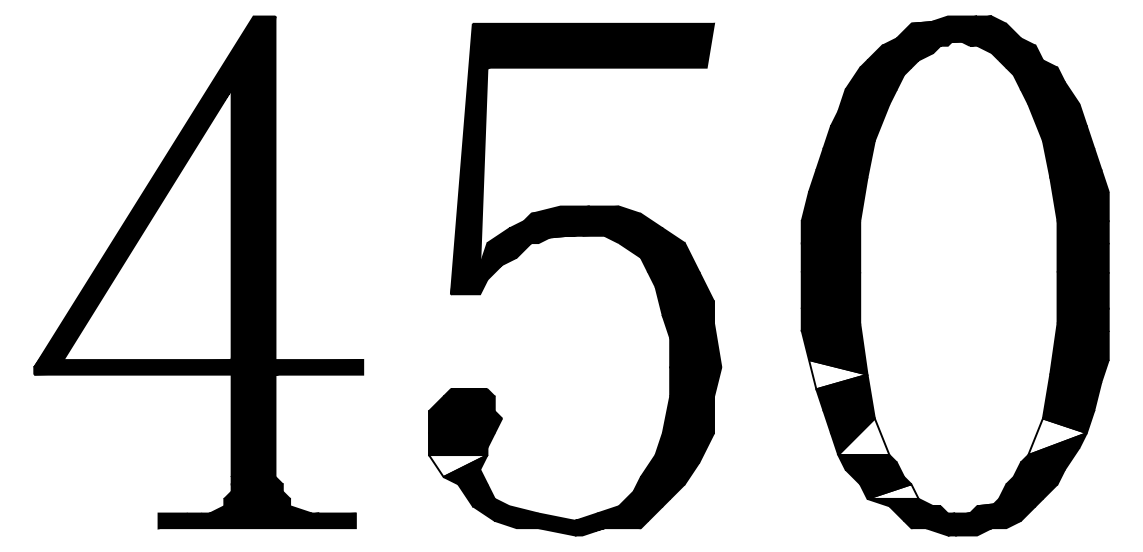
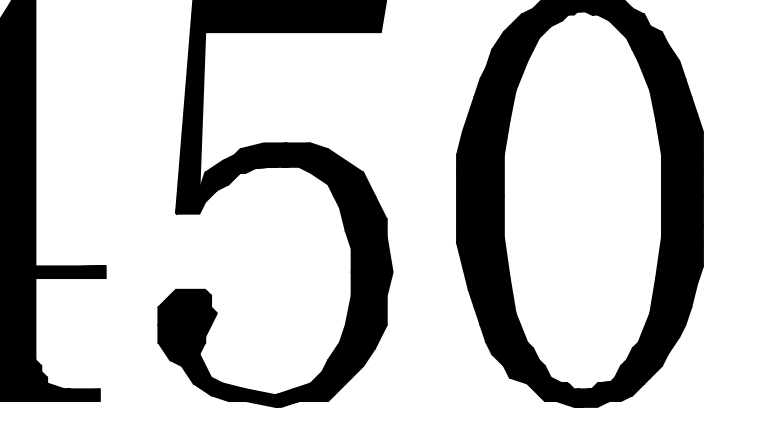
fill: (838, 374) -> (486, 277), added
fill: (863, 436) -> (506, 327), added
fill: (1057, 436) -> (661, 327), added
fill: (457, 465) -> (181, 350), added
fill: (892, 491) -> (529, 371), added

